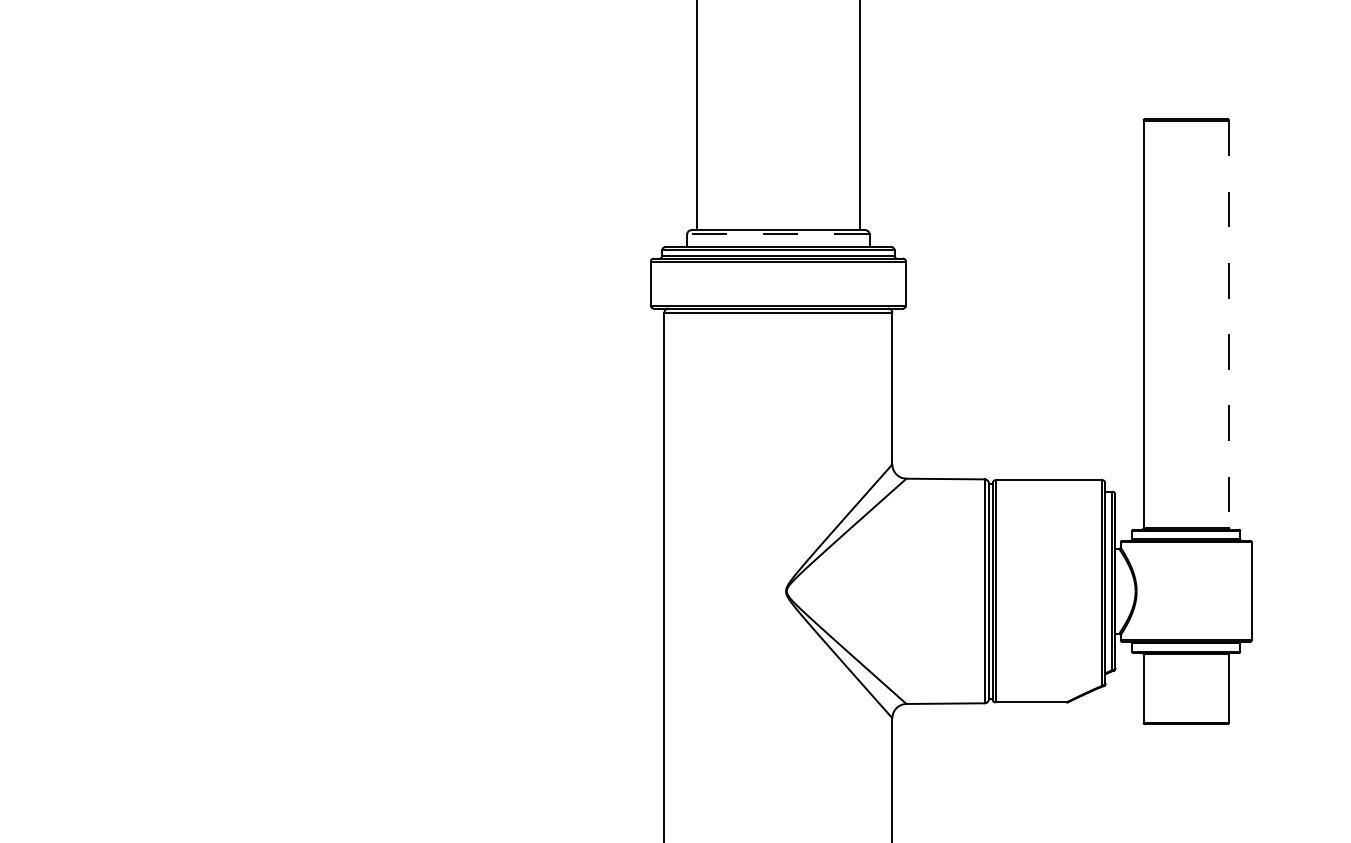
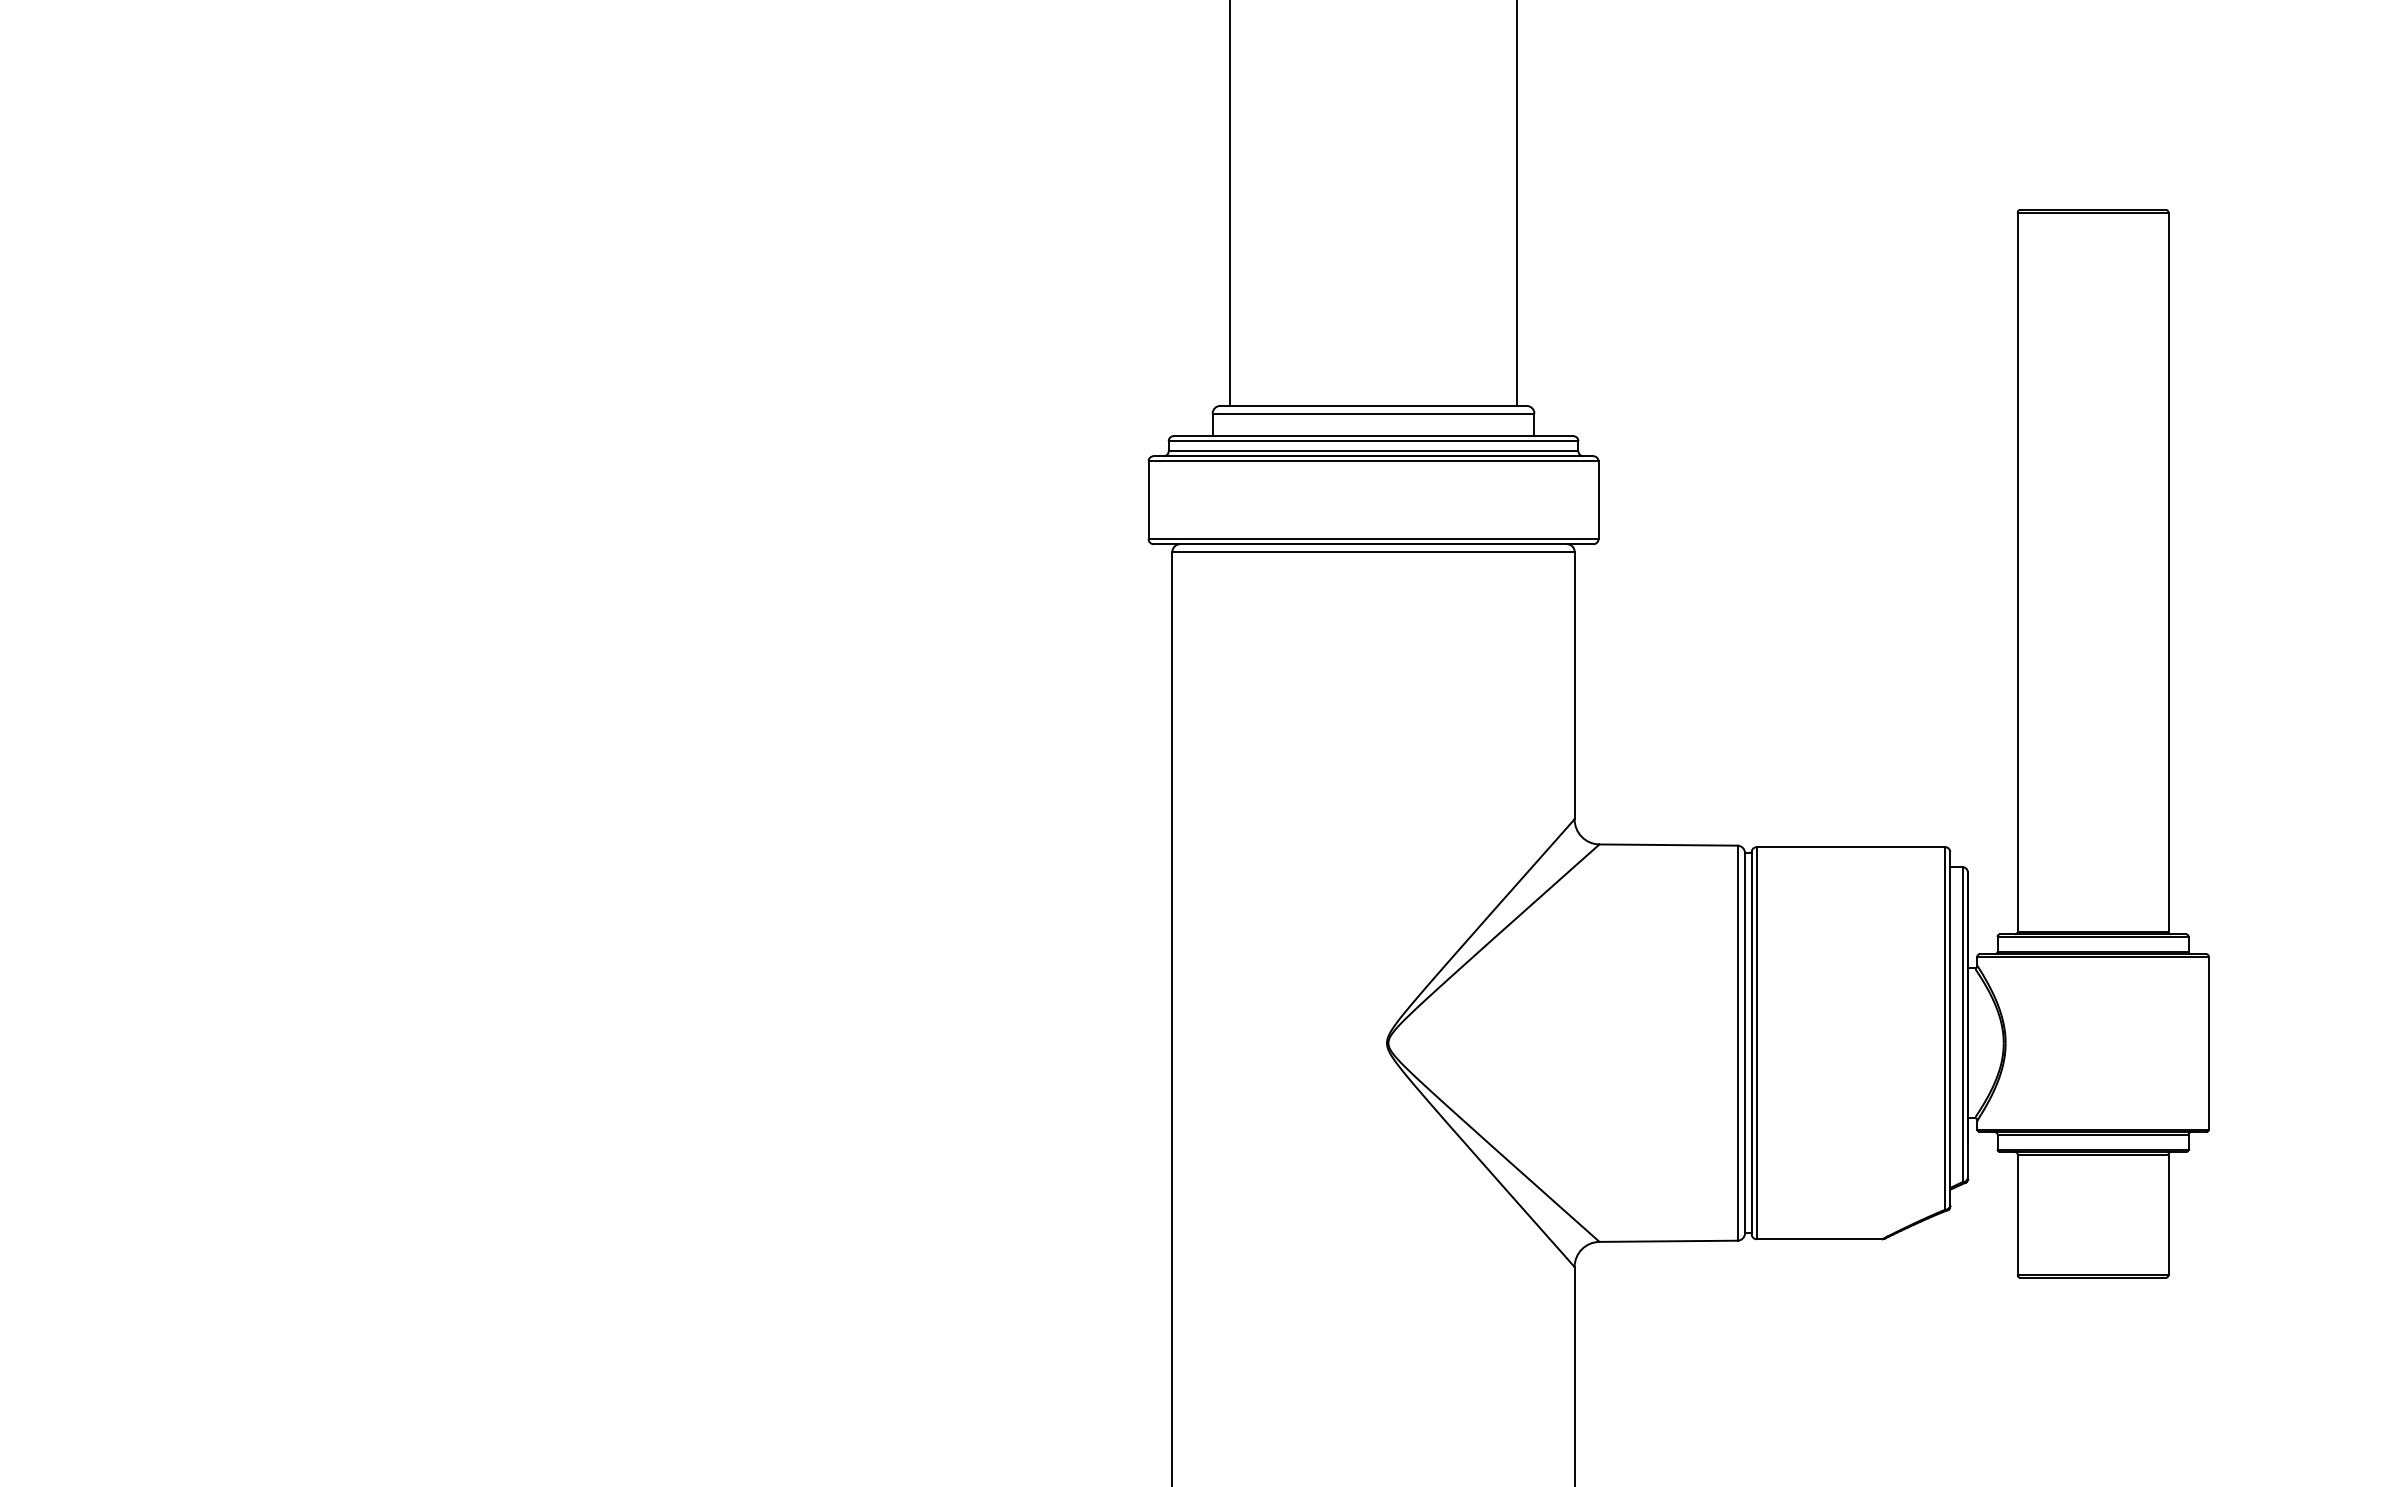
line: (777, 234) -> (1371, 413), dashed -> solid
line: (1228, 324) -> (2167, 572), dashed -> solid

